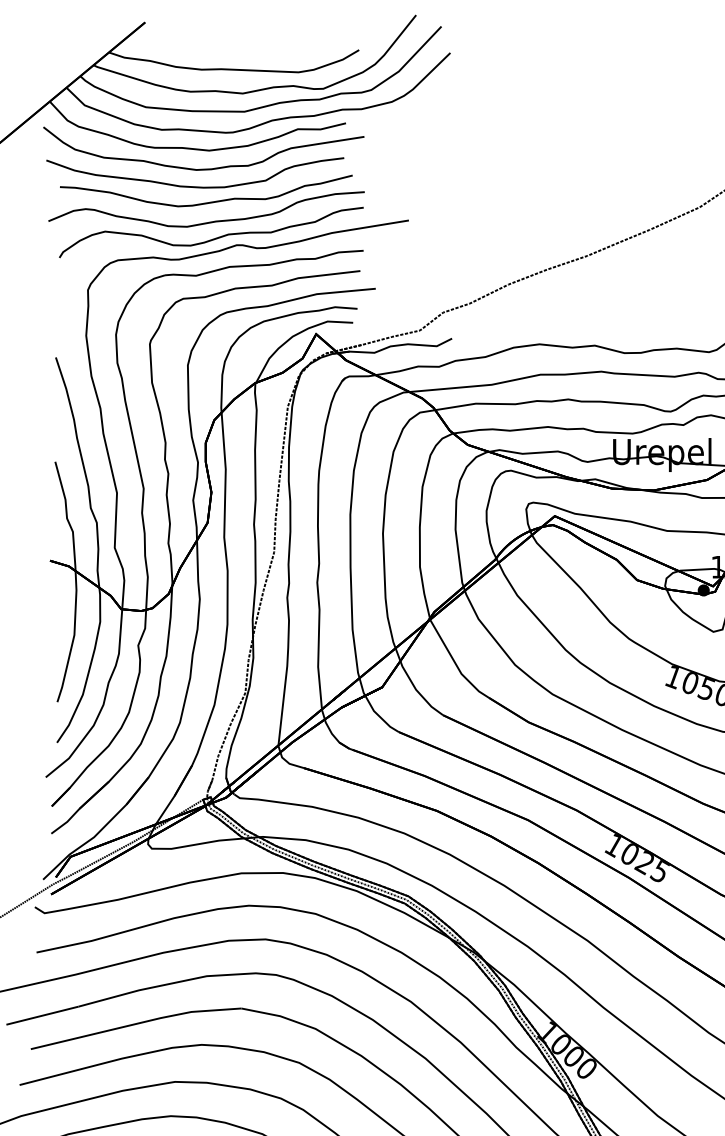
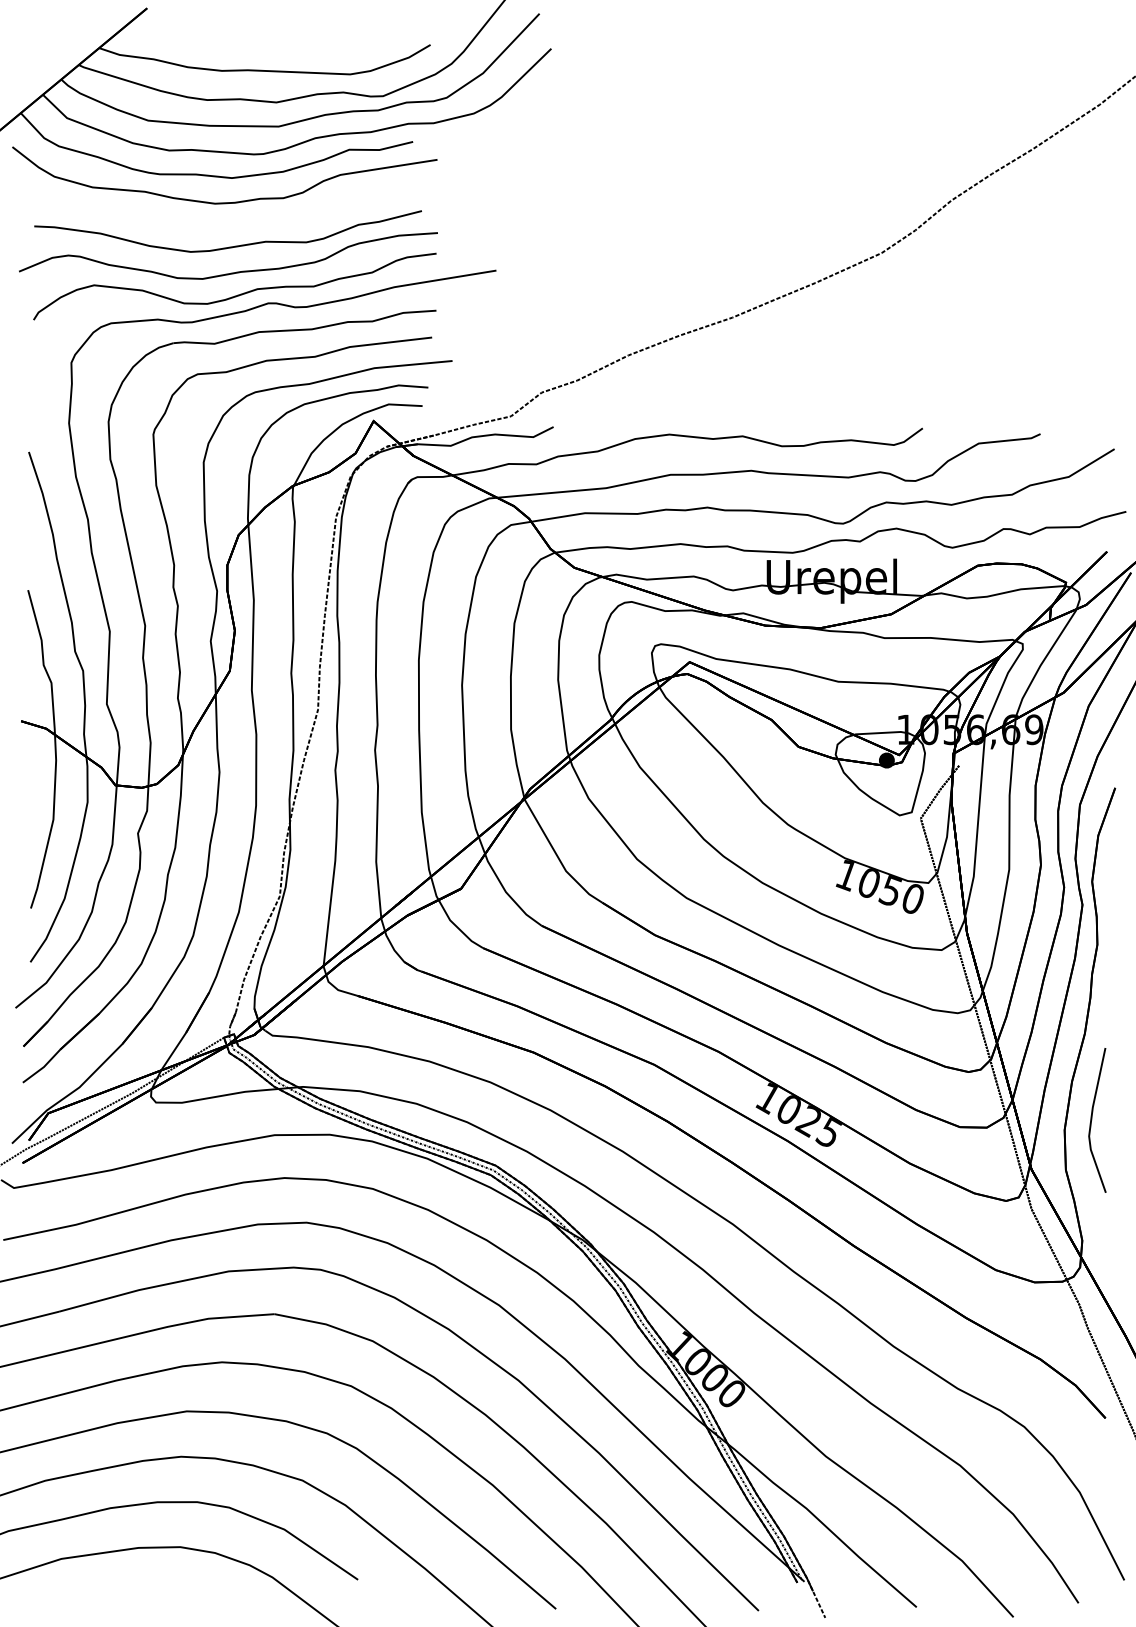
curve: (195, 186) -> (213, 225), removed

